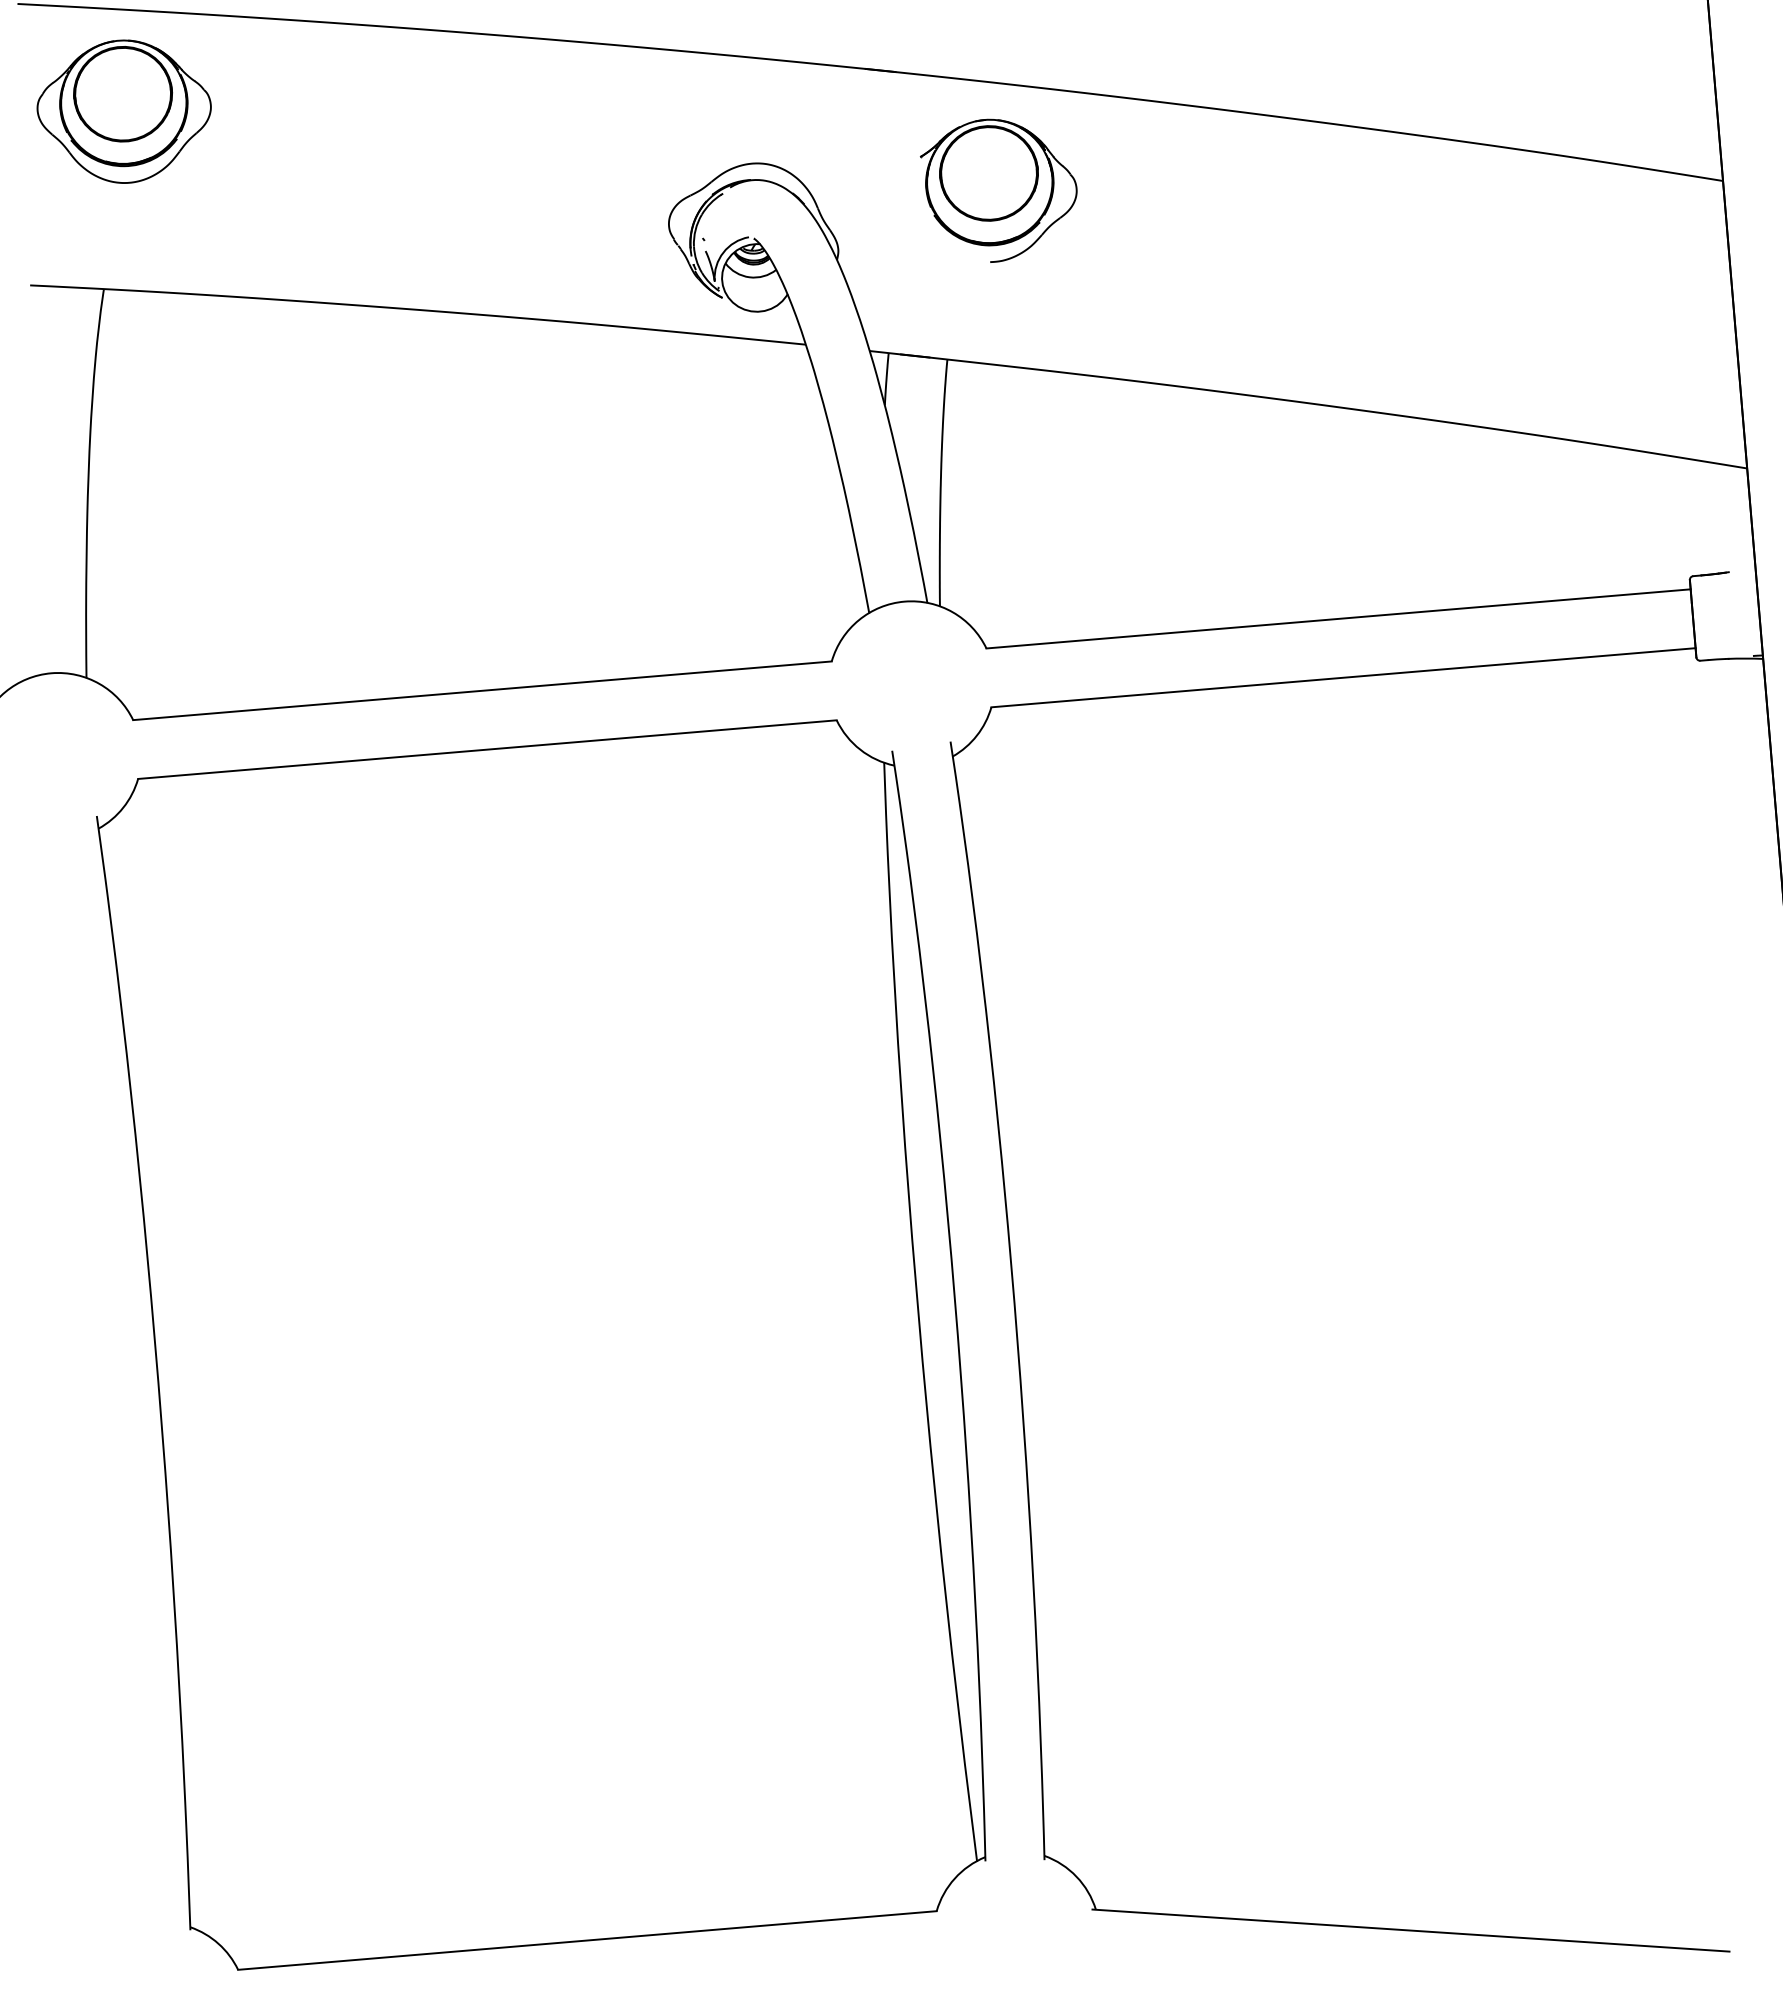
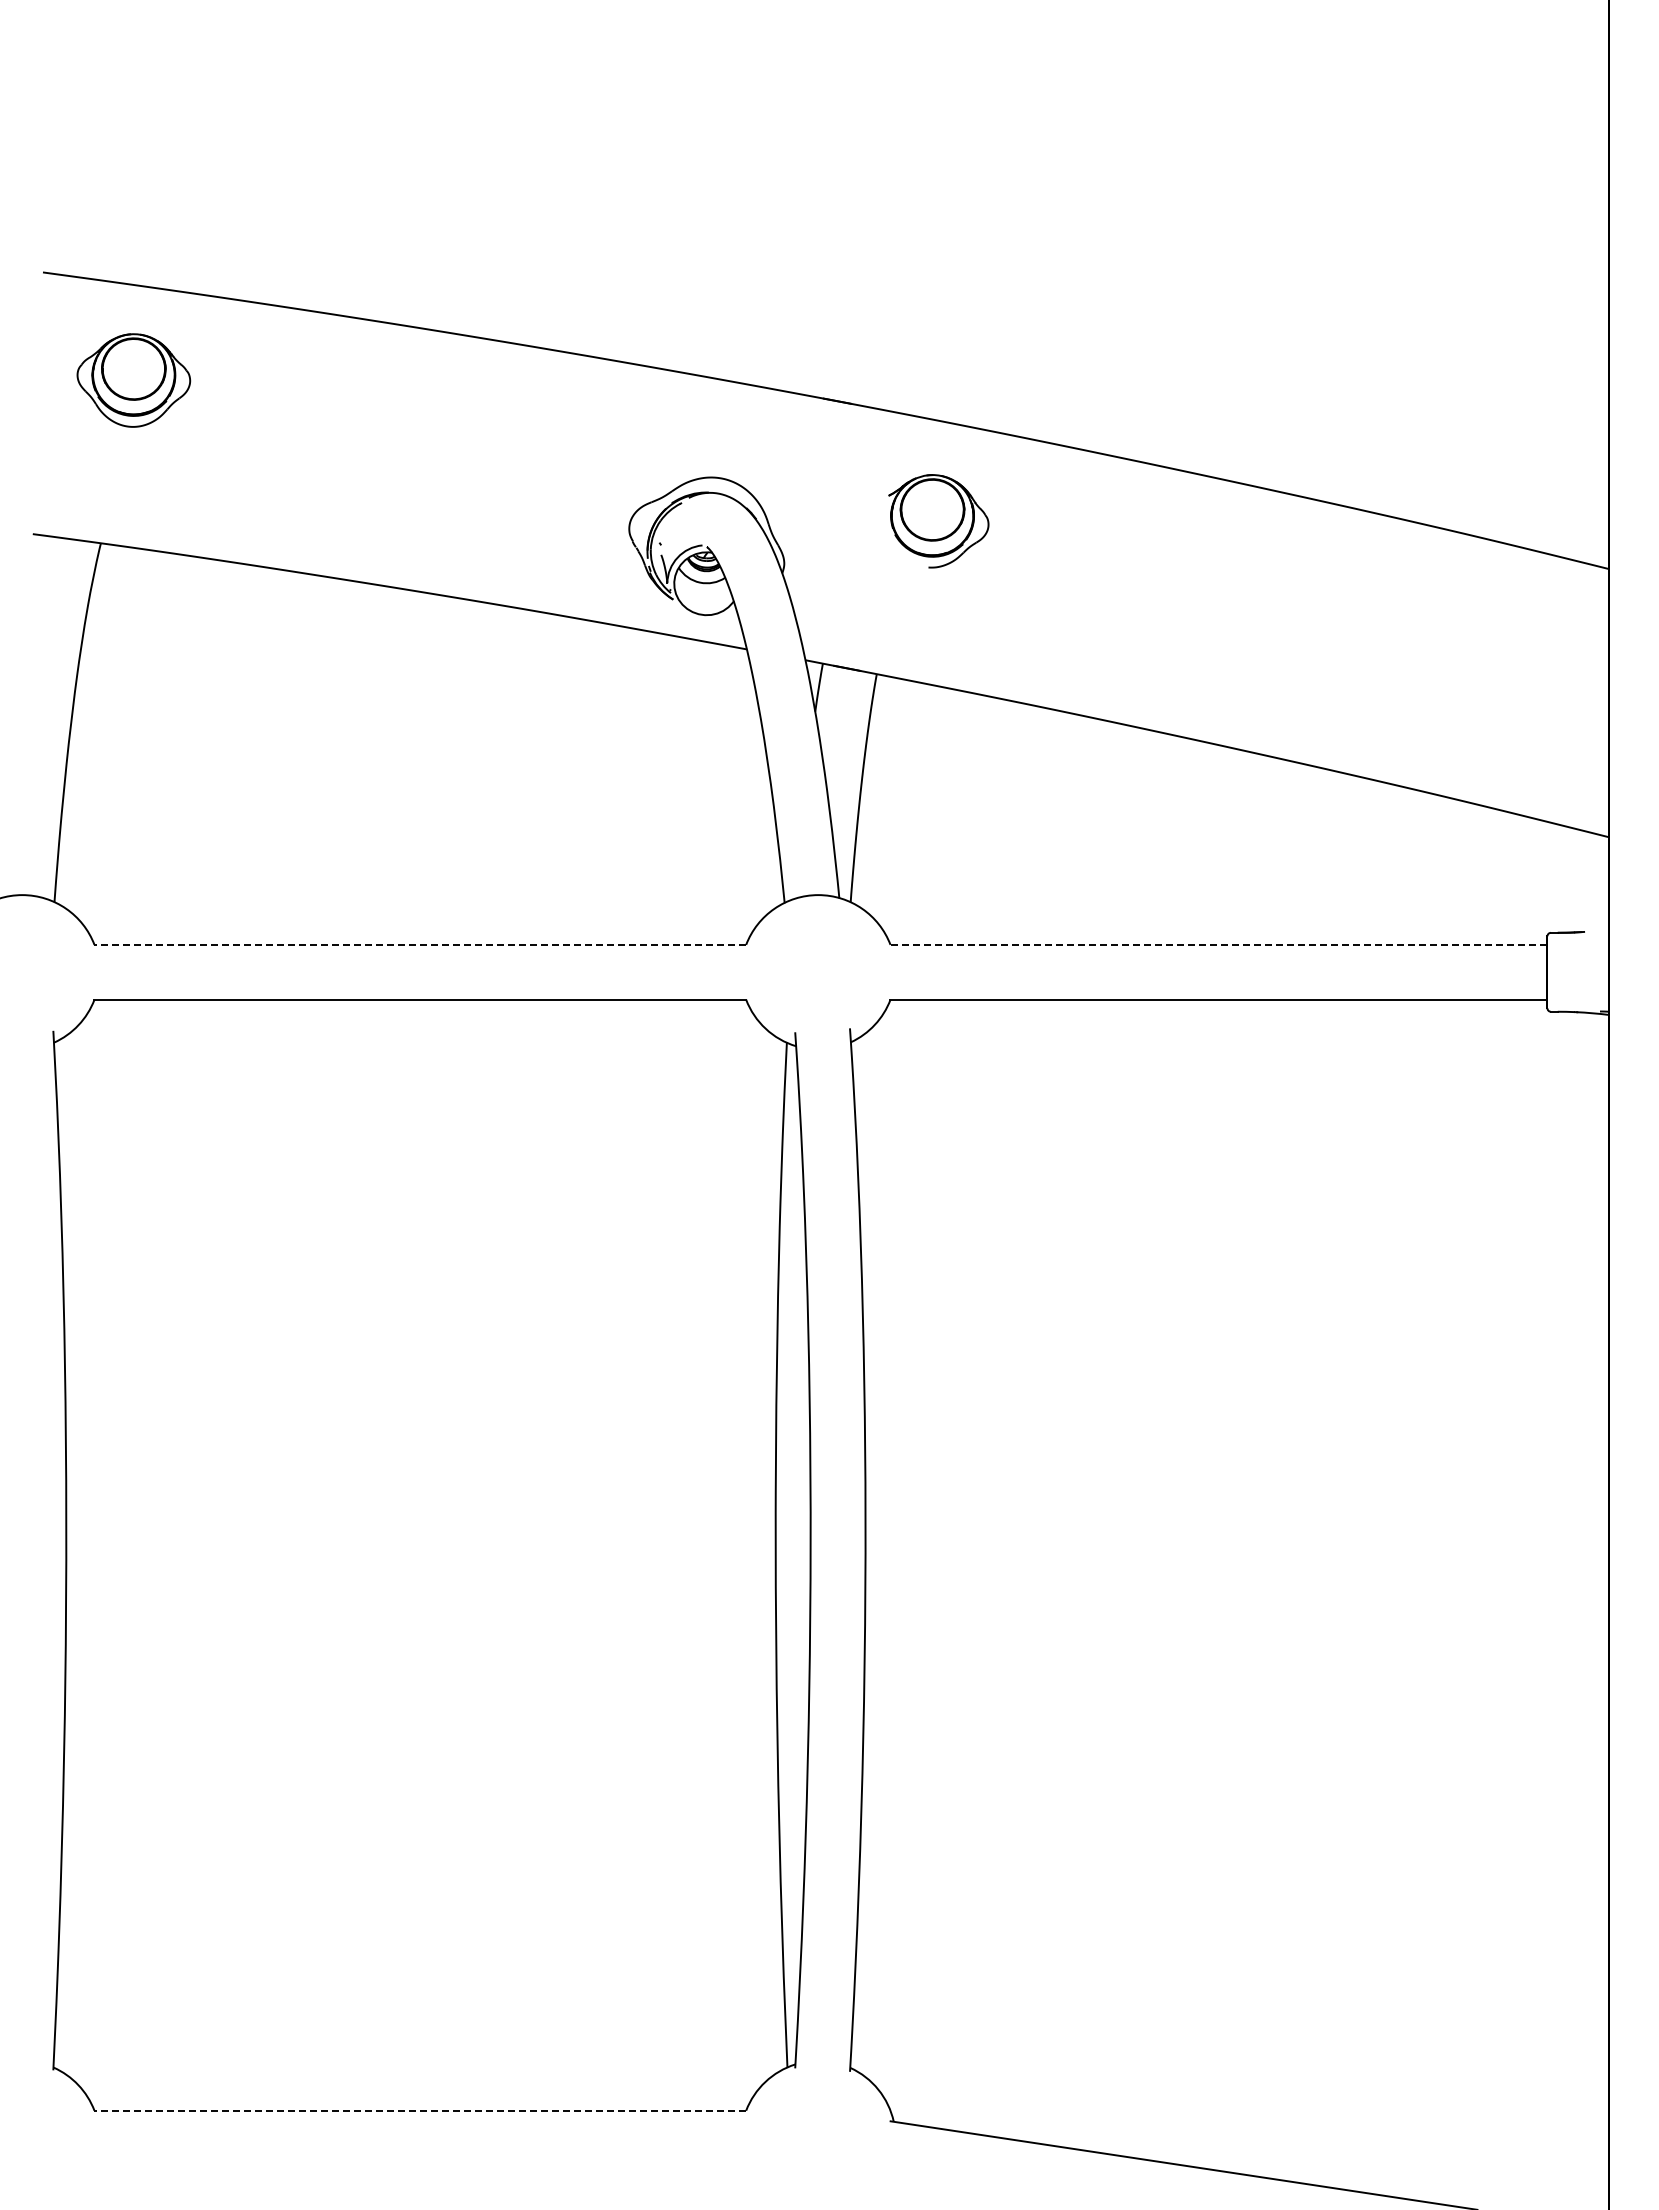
part: (124, 111) -> (133, 380), size x0.7
part: (999, 190) -> (938, 521), size x0.7
line: (1338, 618) -> (1218, 944), solid -> dashed
line: (482, 690) -> (420, 944), solid -> dashed
line: (587, 1940) -> (420, 2110), solid -> dashed

